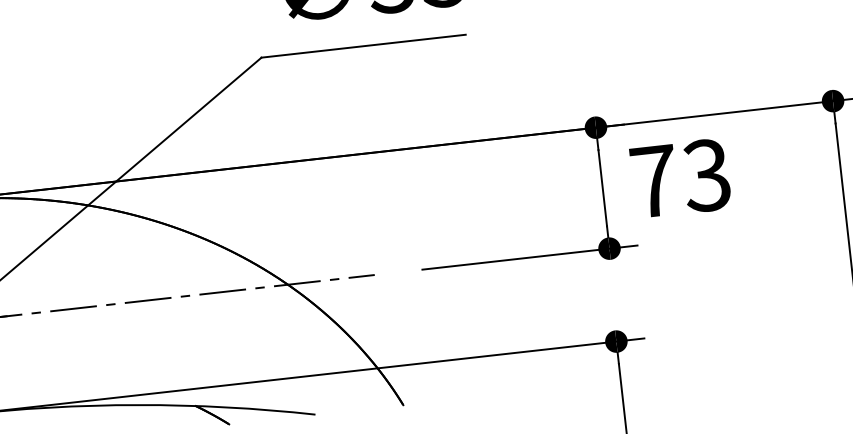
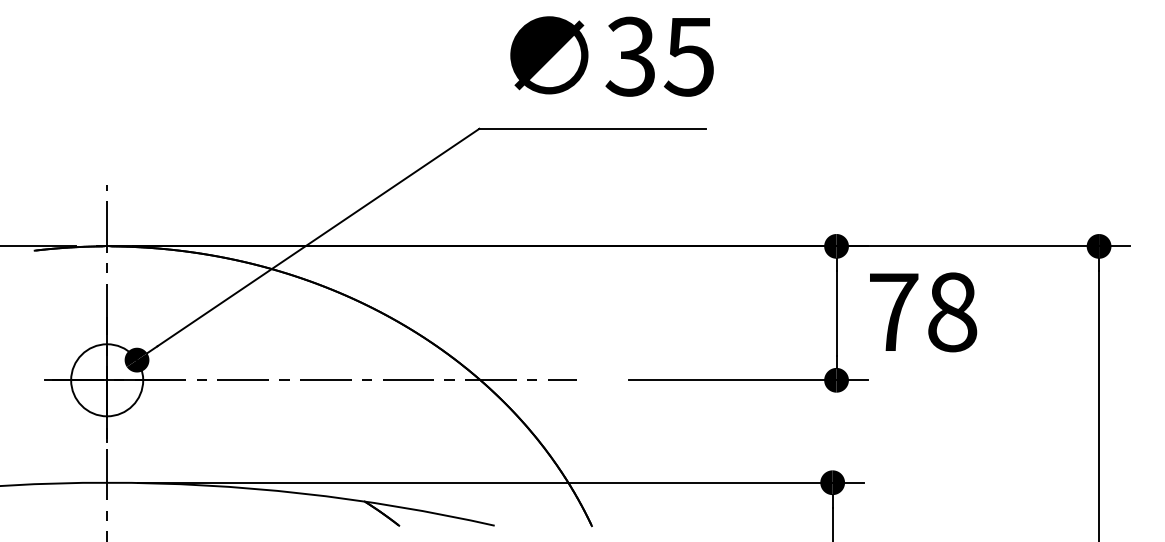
text: (706, 175) -> (951, 312), 73 -> 78

